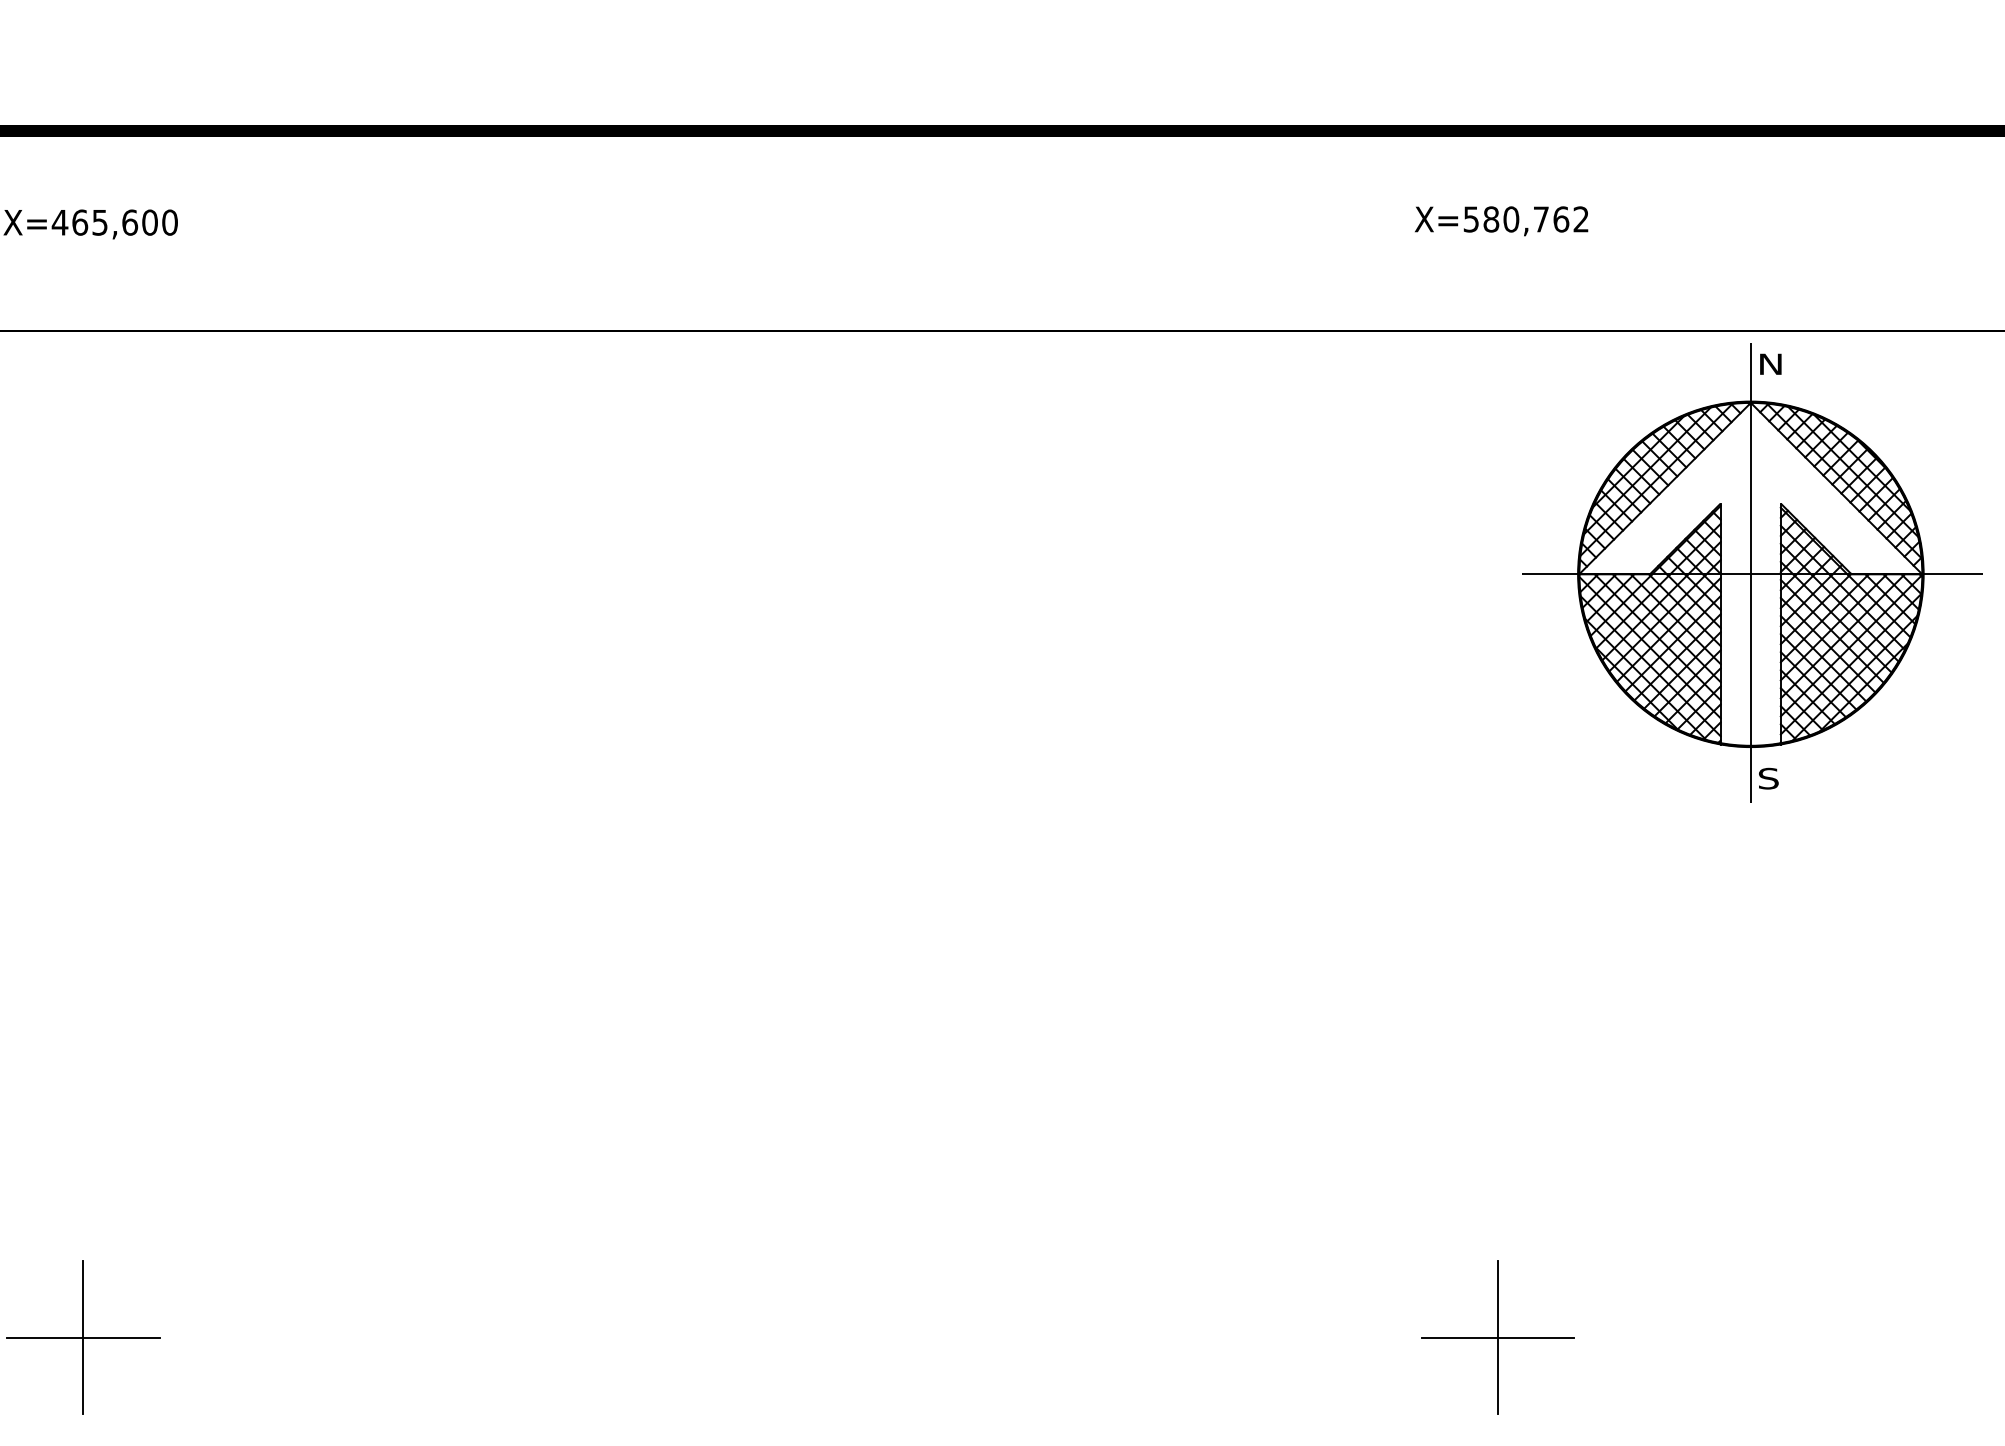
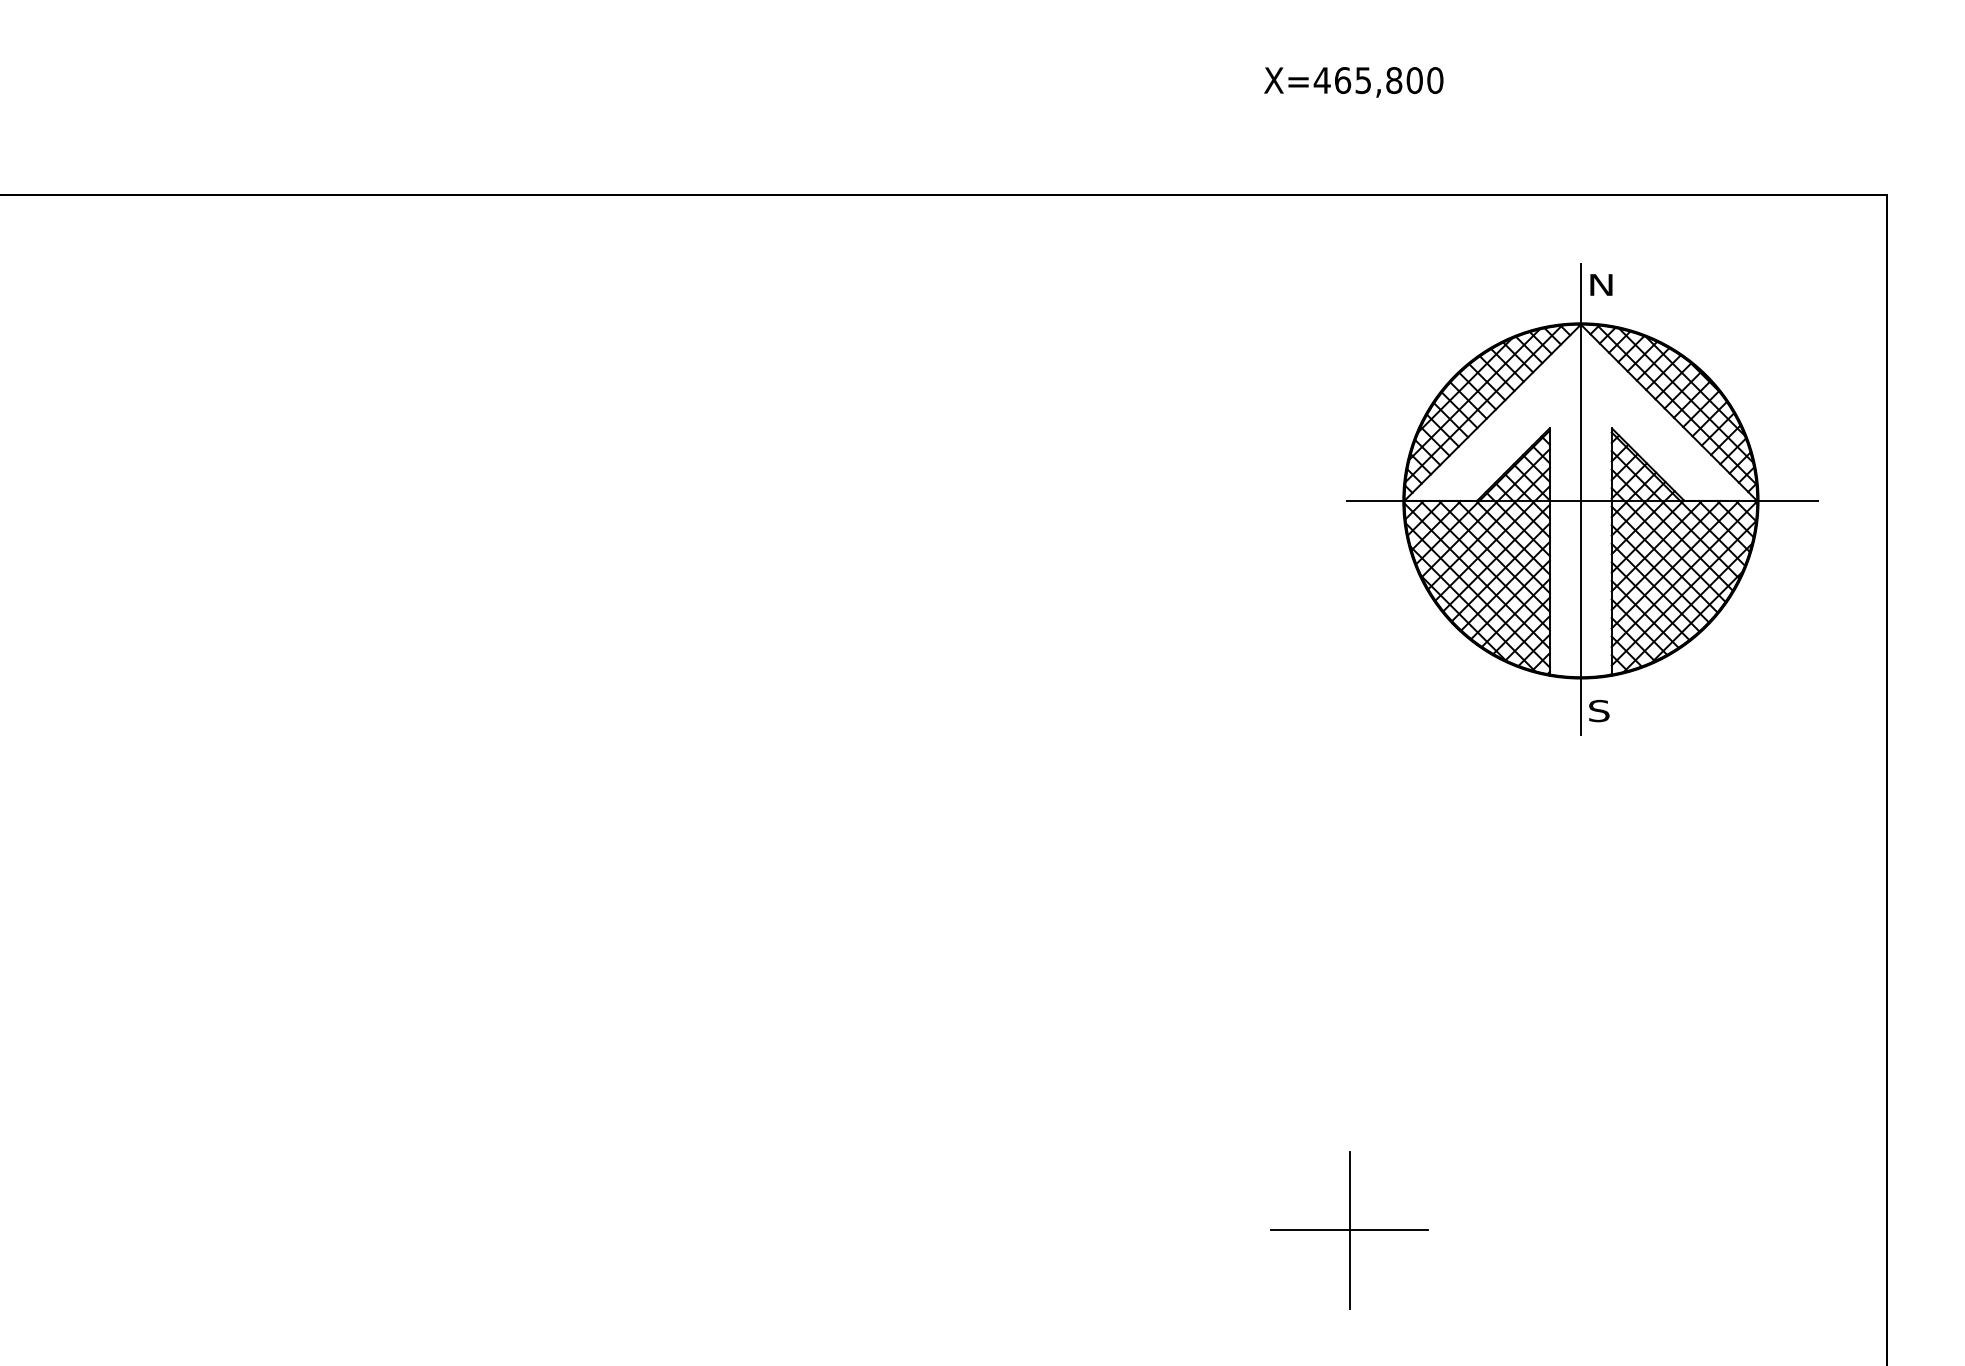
text: (1526, 219) -> (1379, 80), X=580,762 -> X=465,800
part: (1752, 572) -> (1582, 499), moved

